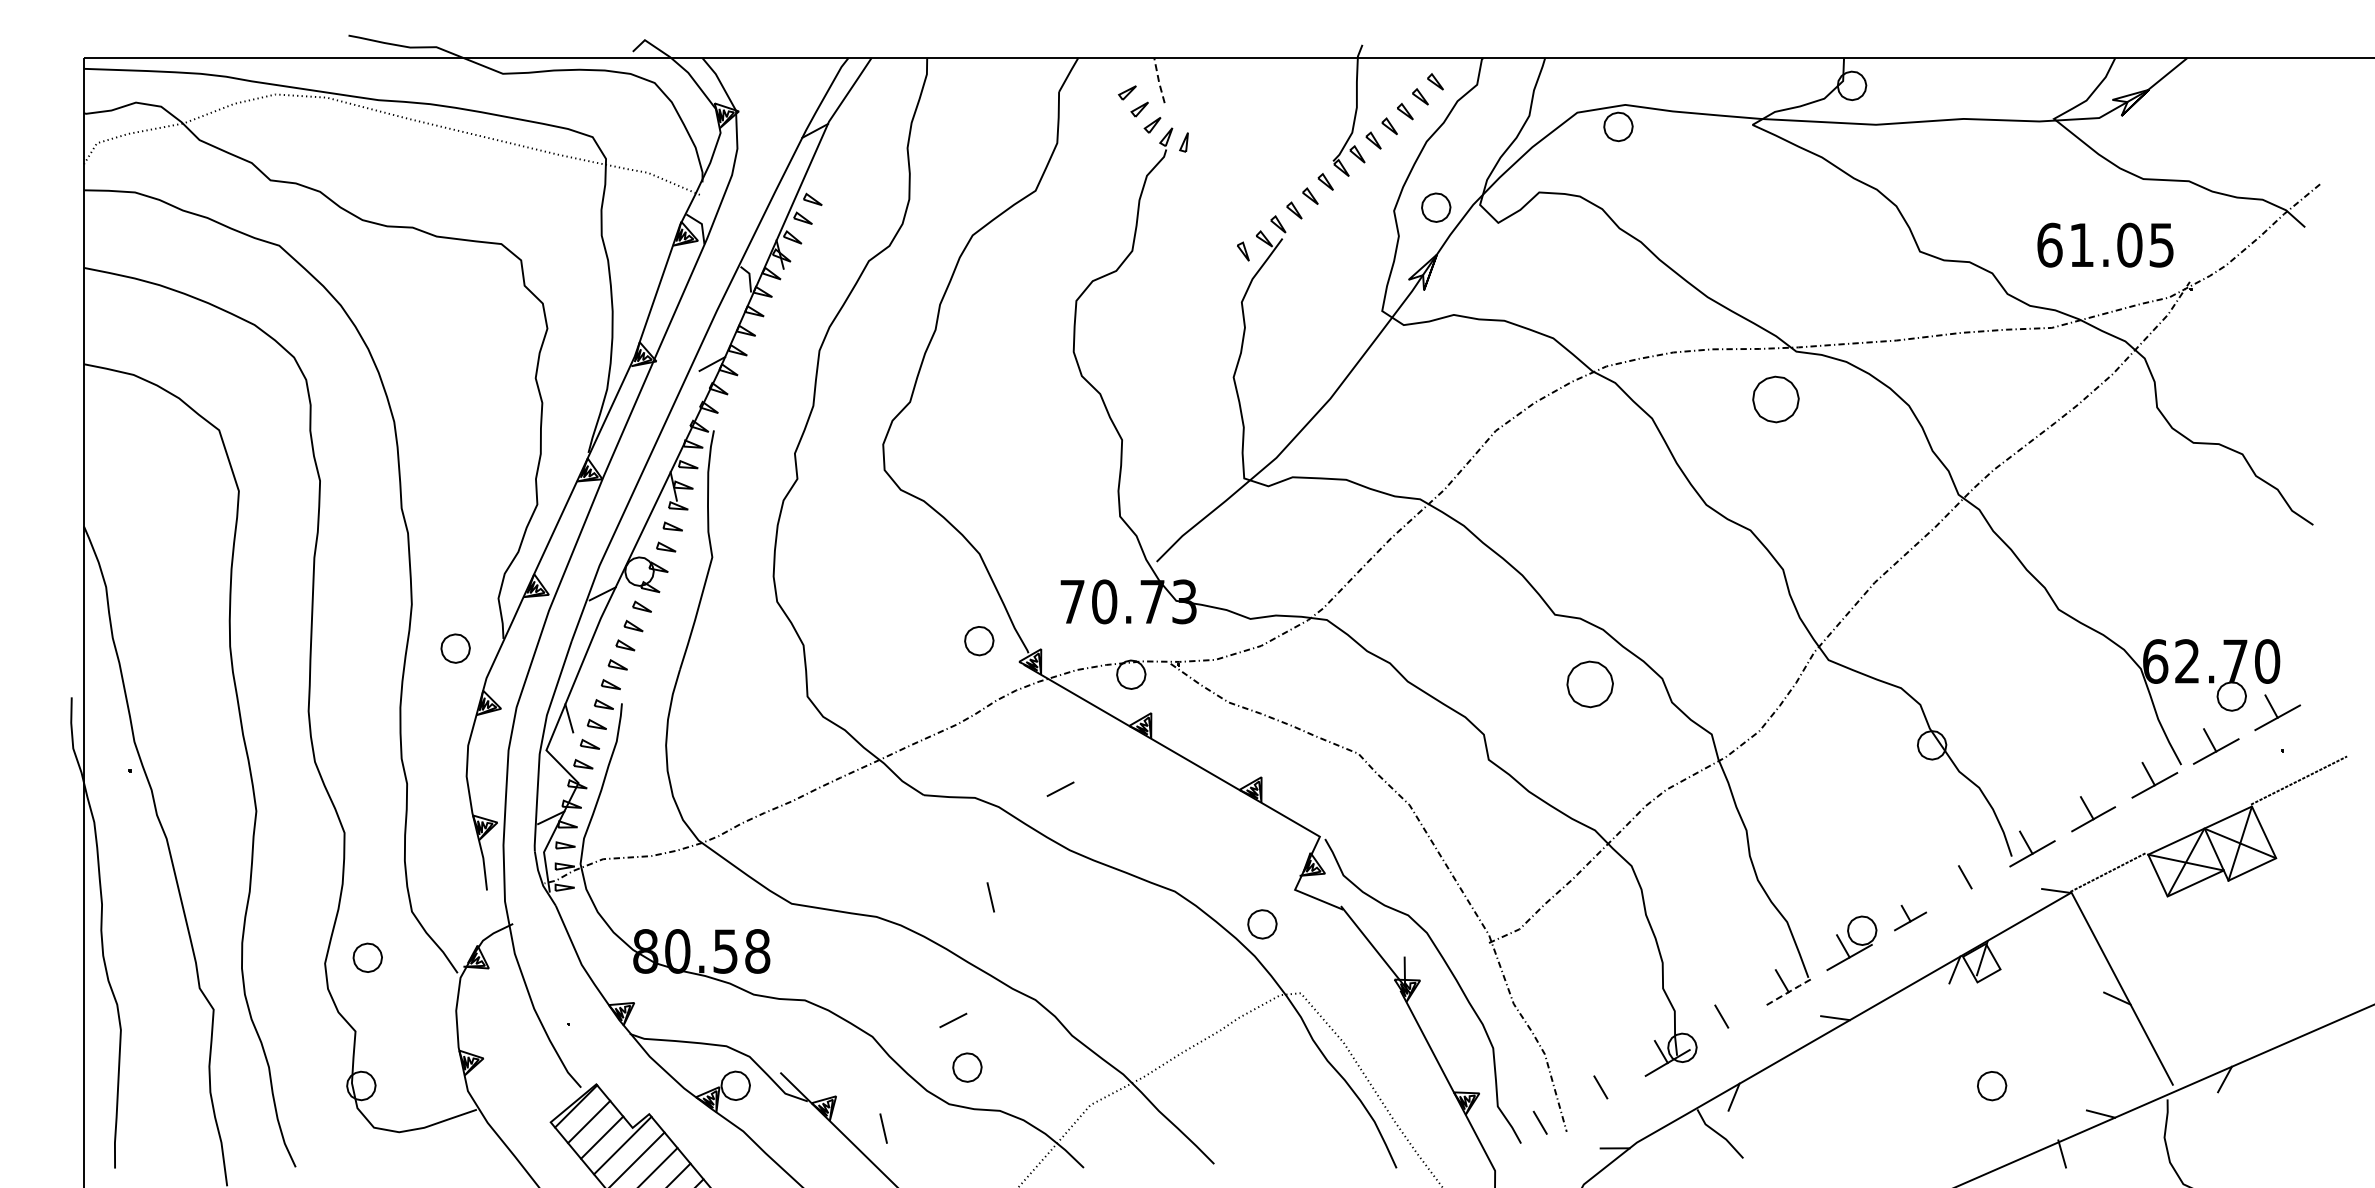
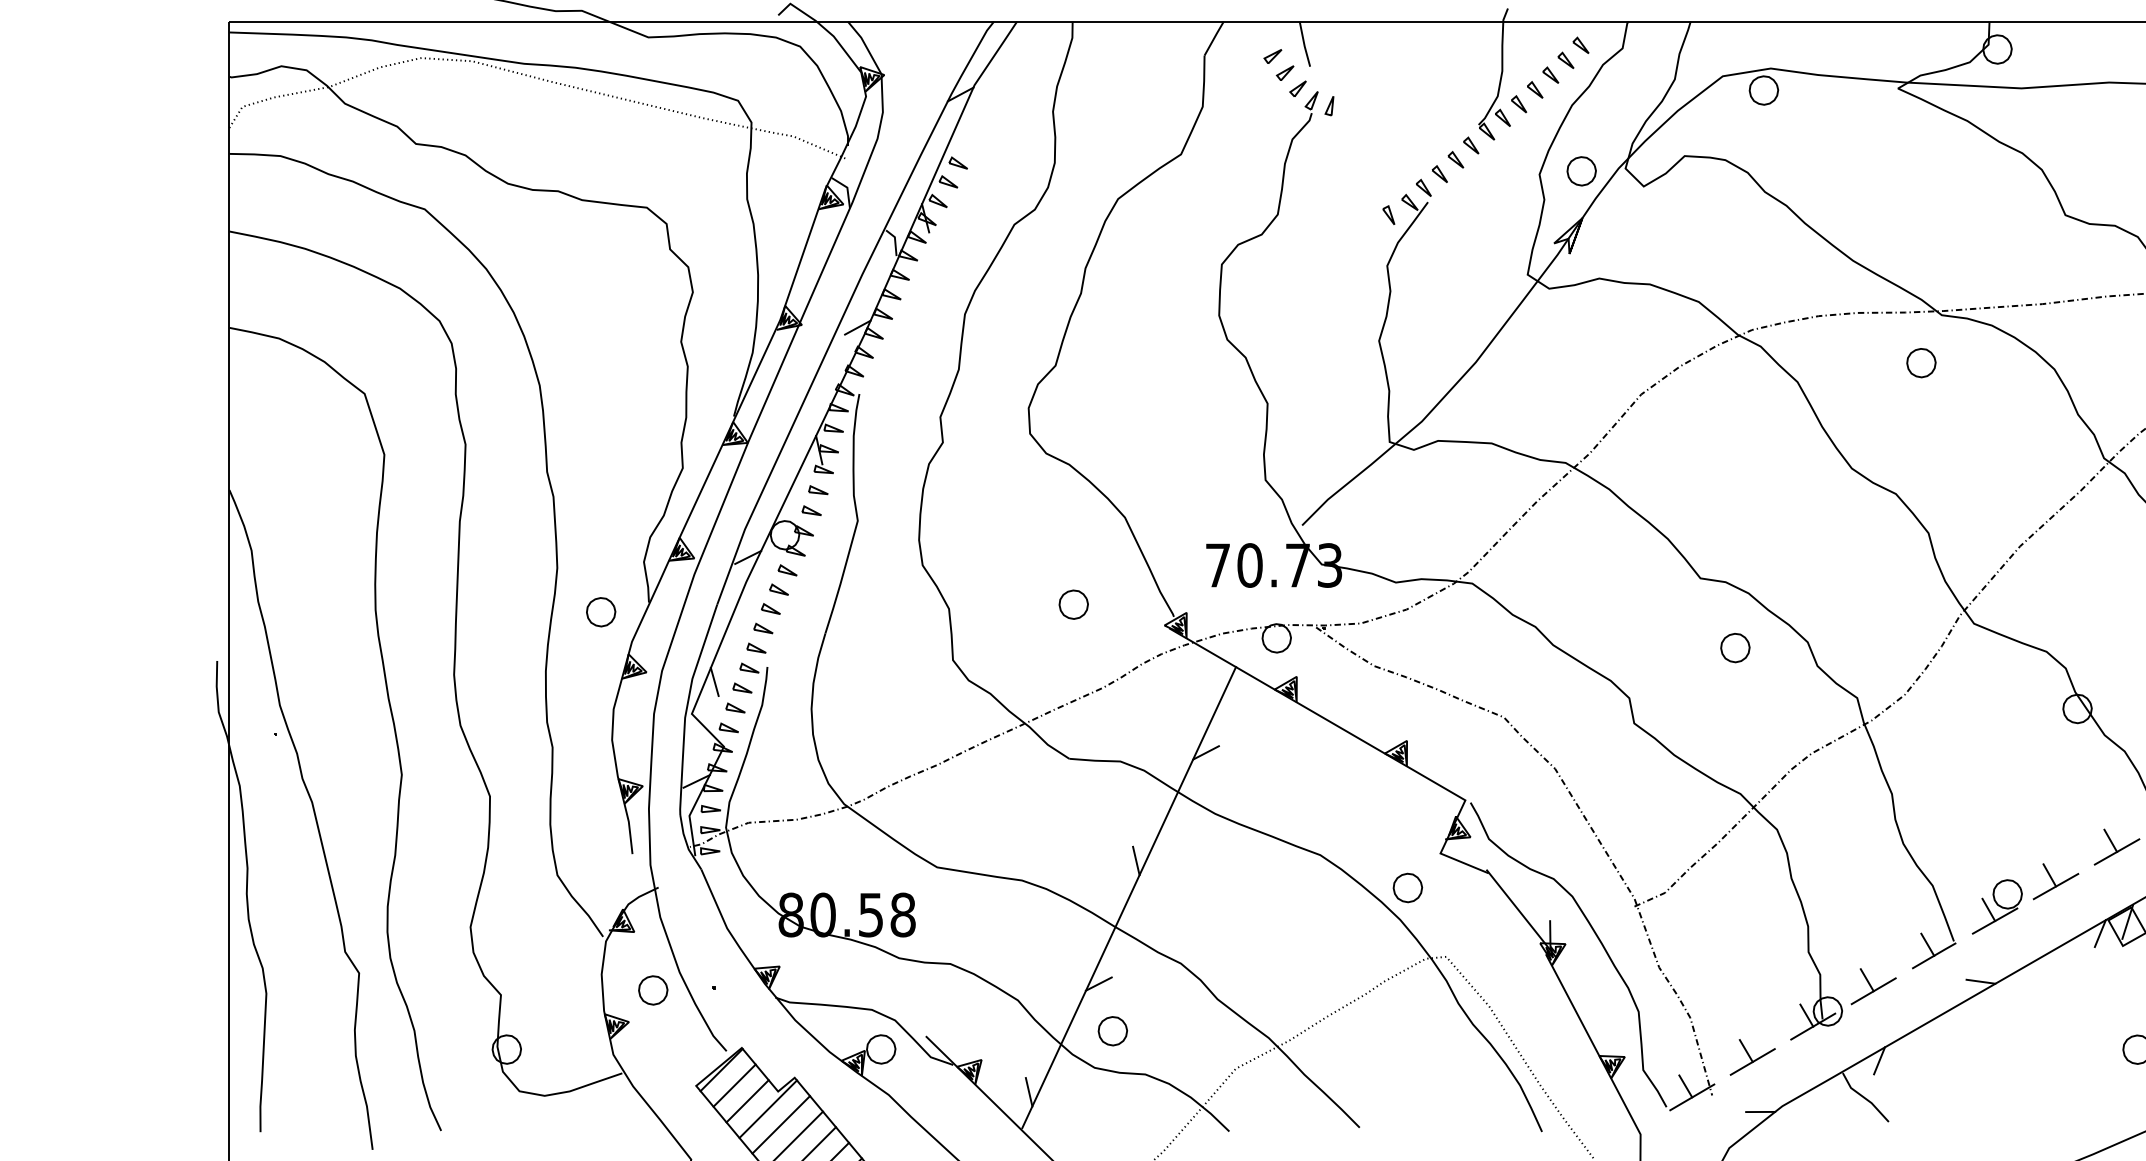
line: (1158, 80) -> (1303, 44), dashed -> solid
part: (1775, 399) -> (1920, 363), size x0.62
part: (979, 641) -> (1073, 605), moved
part: (1589, 684) -> (1734, 648), size x0.62
line: (1971, 887) -> (2116, 851), added
part: (1910, 917) -> (2055, 881), size x1.43
line: (983, 933) -> (1128, 897), added
part: (367, 957) -> (652, 990), moved
line: (1788, 992) -> (1933, 956), dashed -> solid
line: (1728, 1027) -> (1873, 991), added
line: (1607, 1098) -> (1752, 1062), added
line: (1546, 1133) -> (1691, 1097), added

